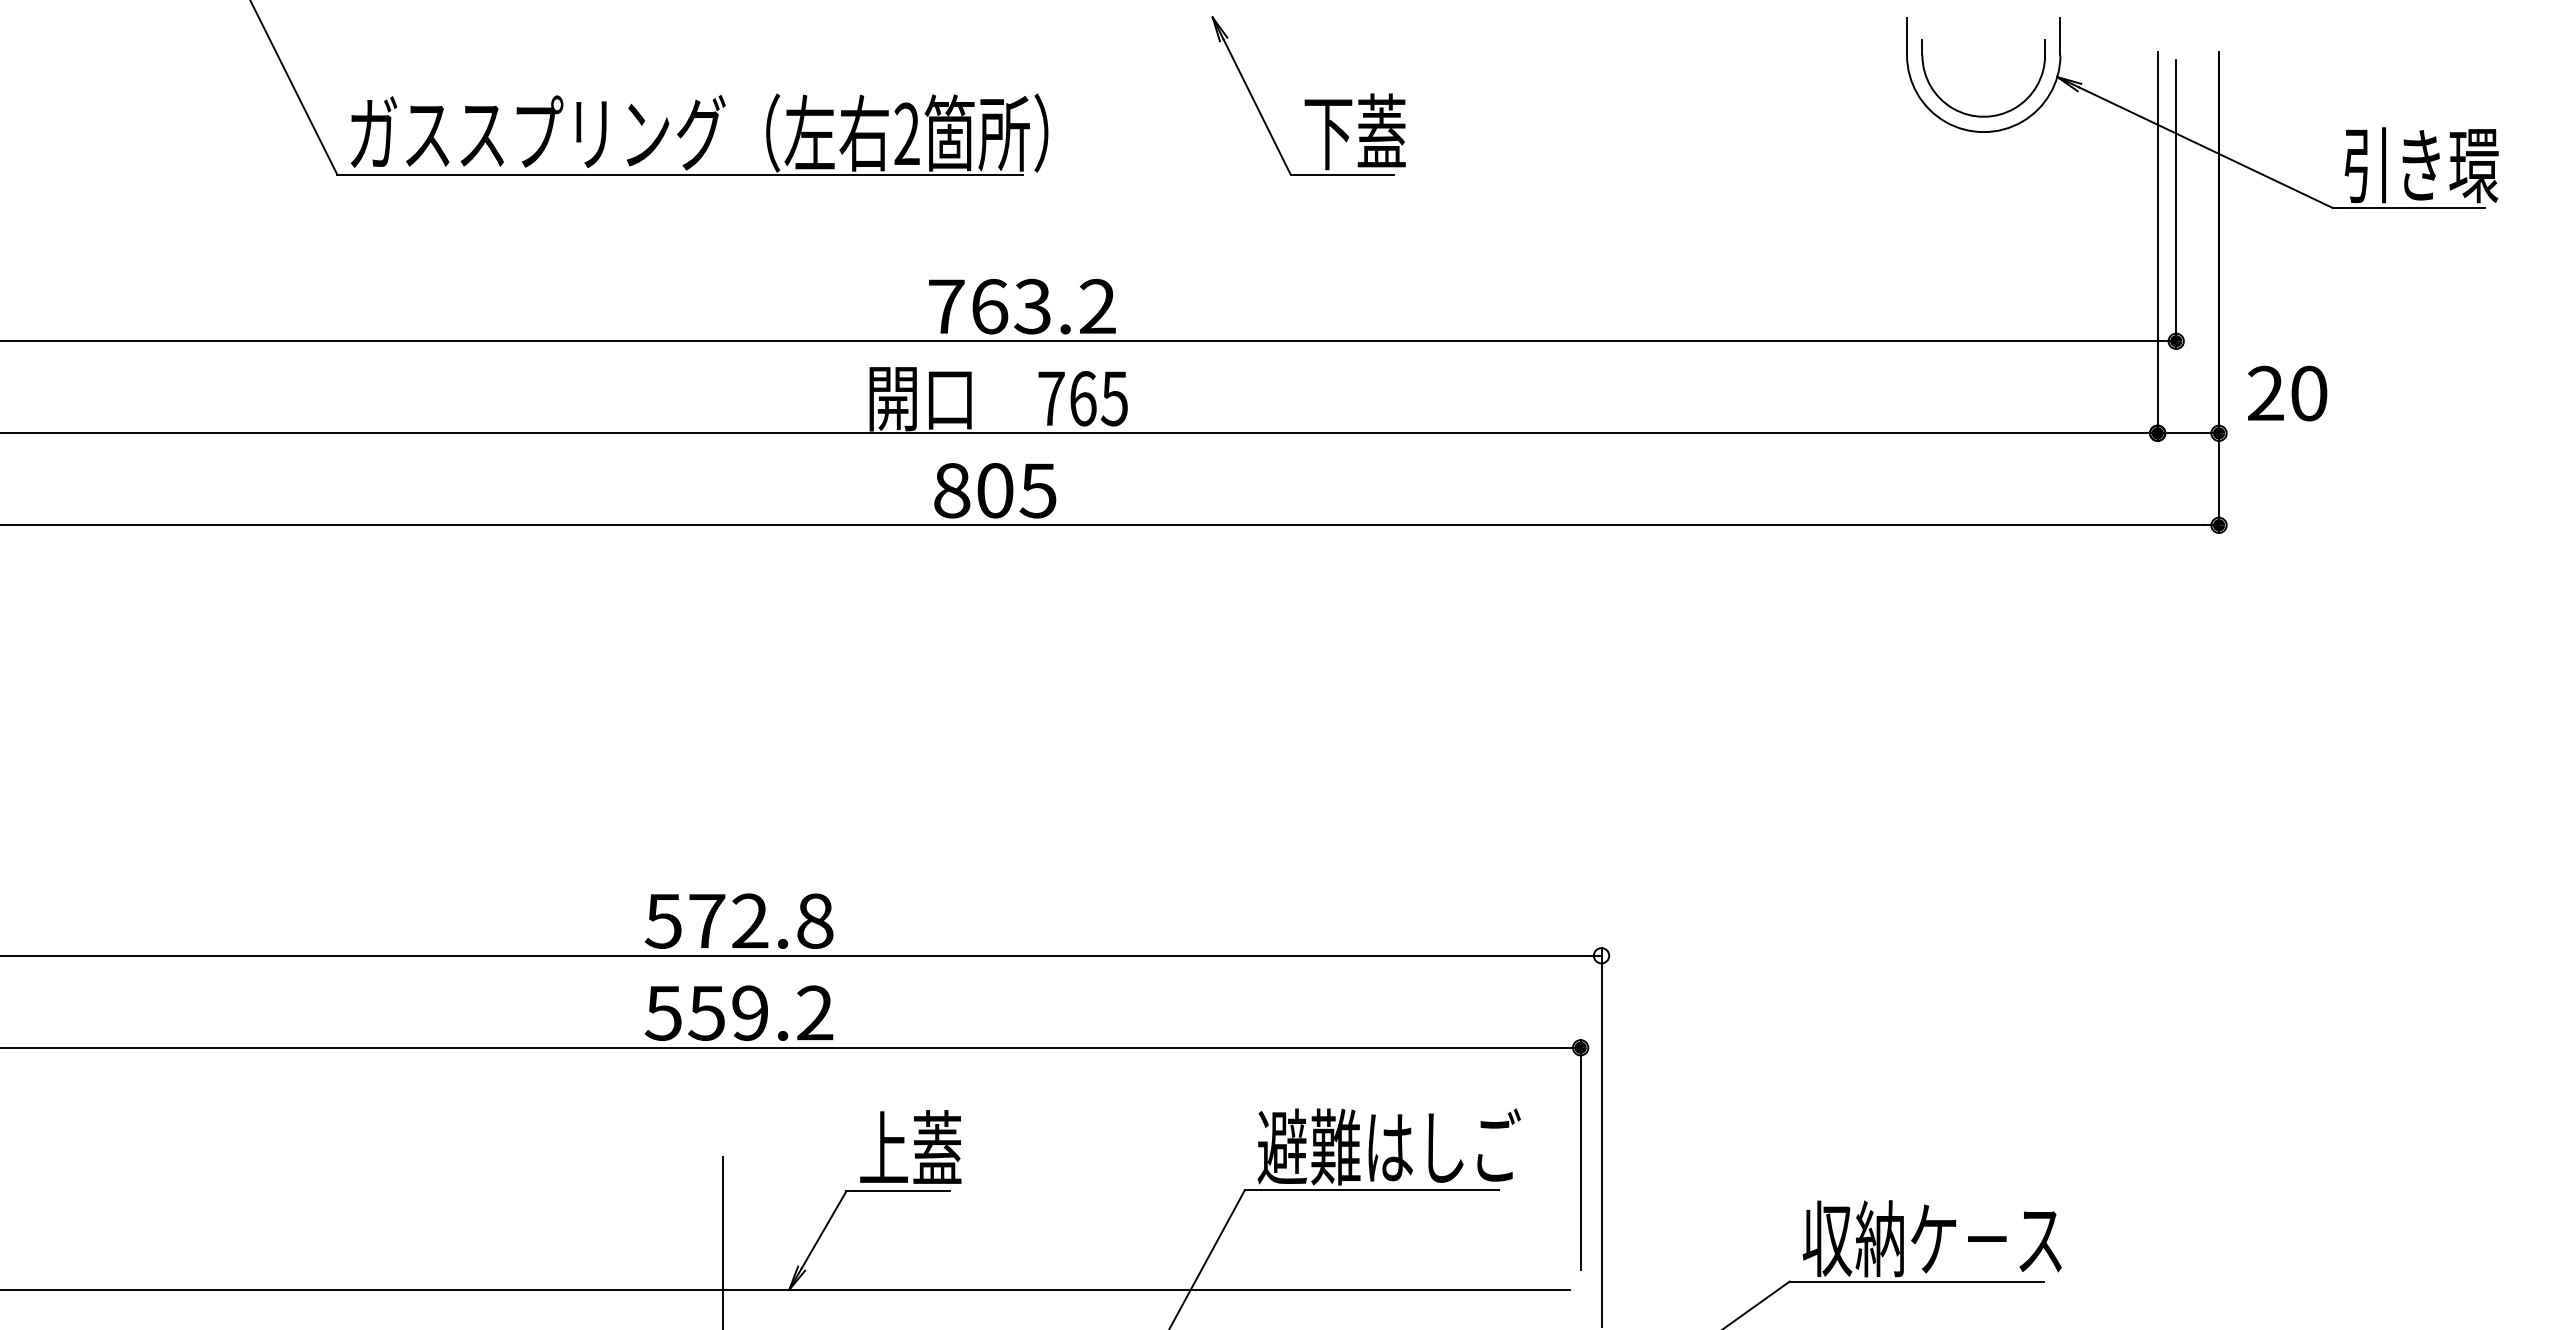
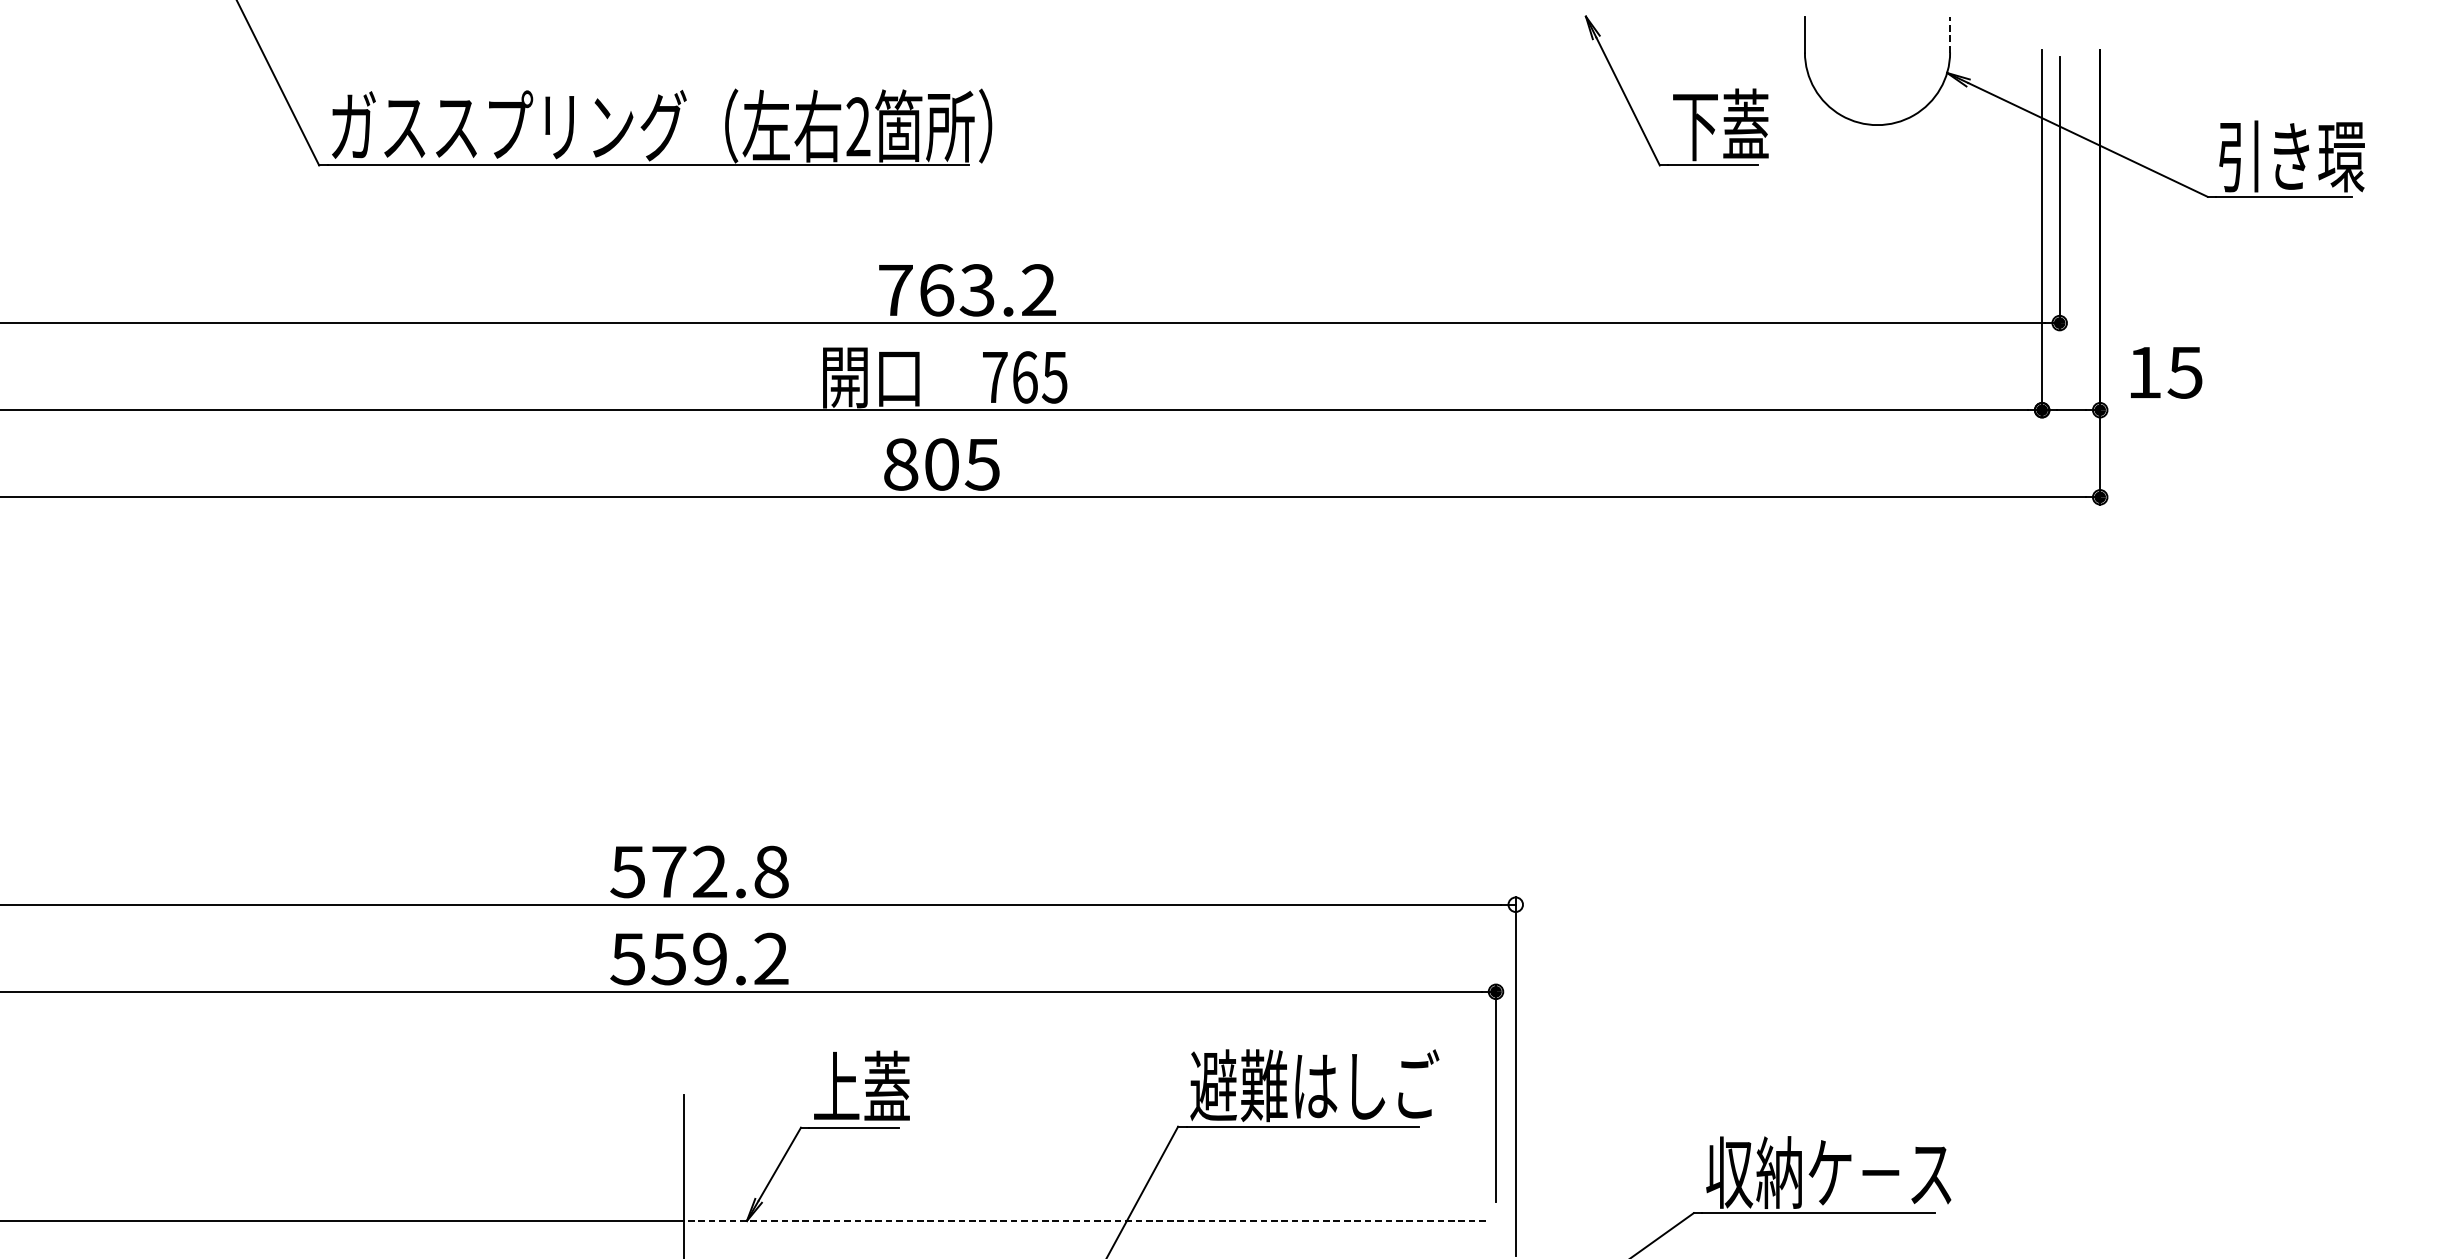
line: (2060, 36) -> (1950, 34), solid -> dashed
part: (1308, 95) -> (1676, 90), moved
part: (1983, 115) -> (1877, 109), removed
text: (2287, 393) -> (2165, 372), 20 -> 15
line: (1145, 1289) -> (1084, 1220), solid -> dashed

